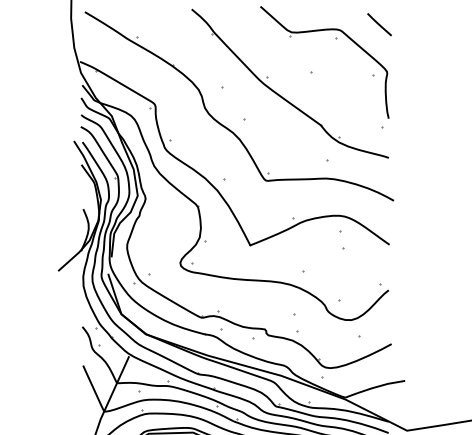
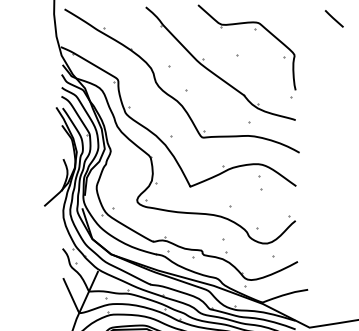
line: (379, 24) -> (334, 18), moved

